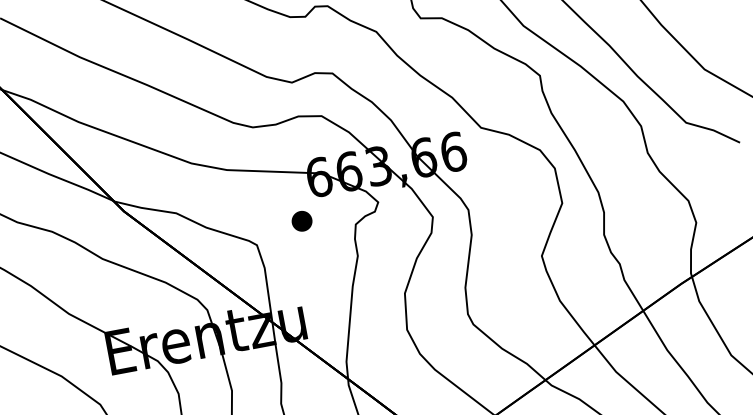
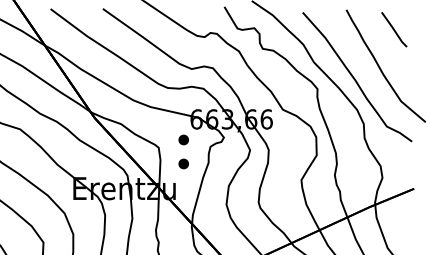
part: (309, 266) -> (183, 163), added

